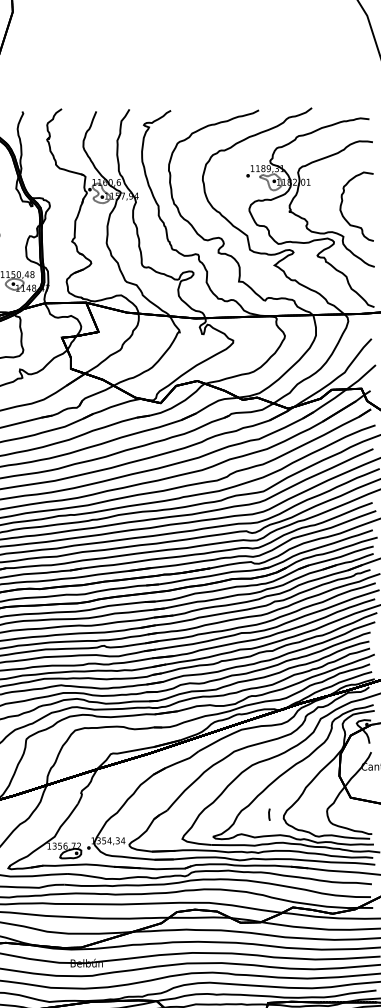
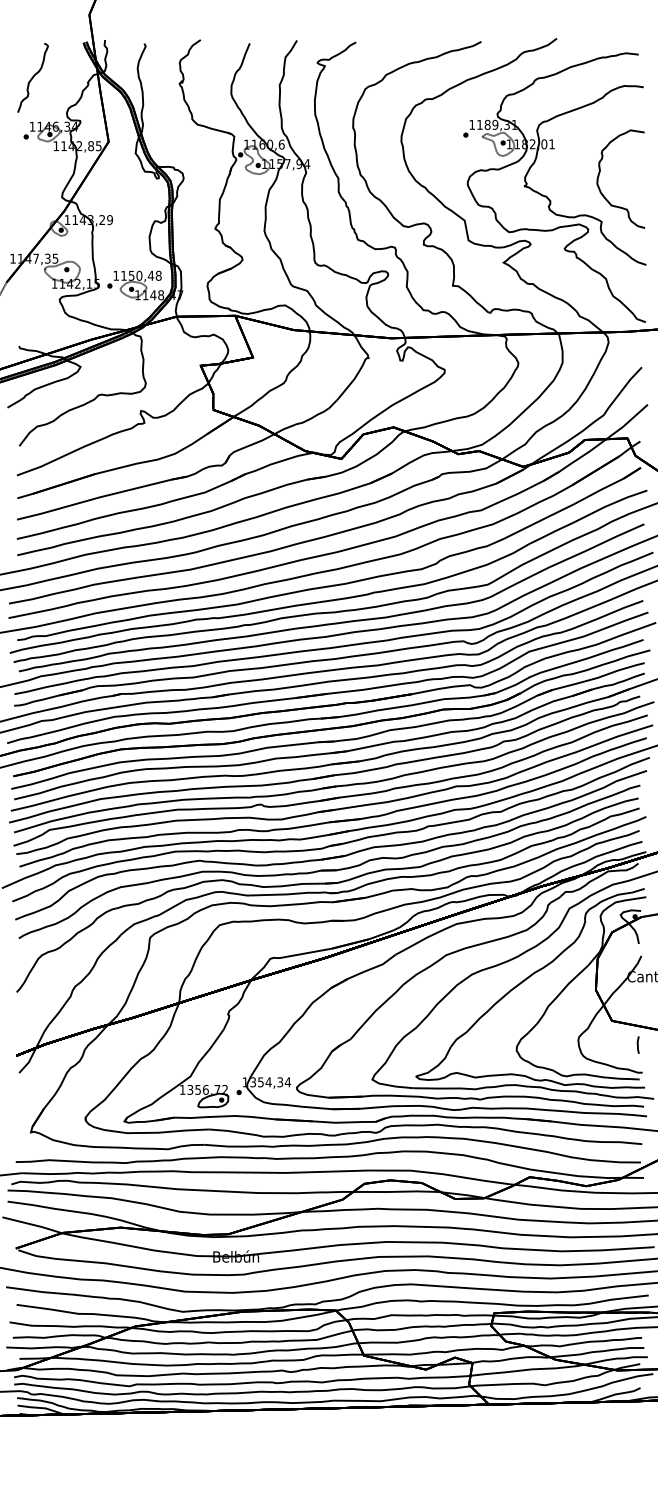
line: (268, 814) -> (637, 1044), moved

